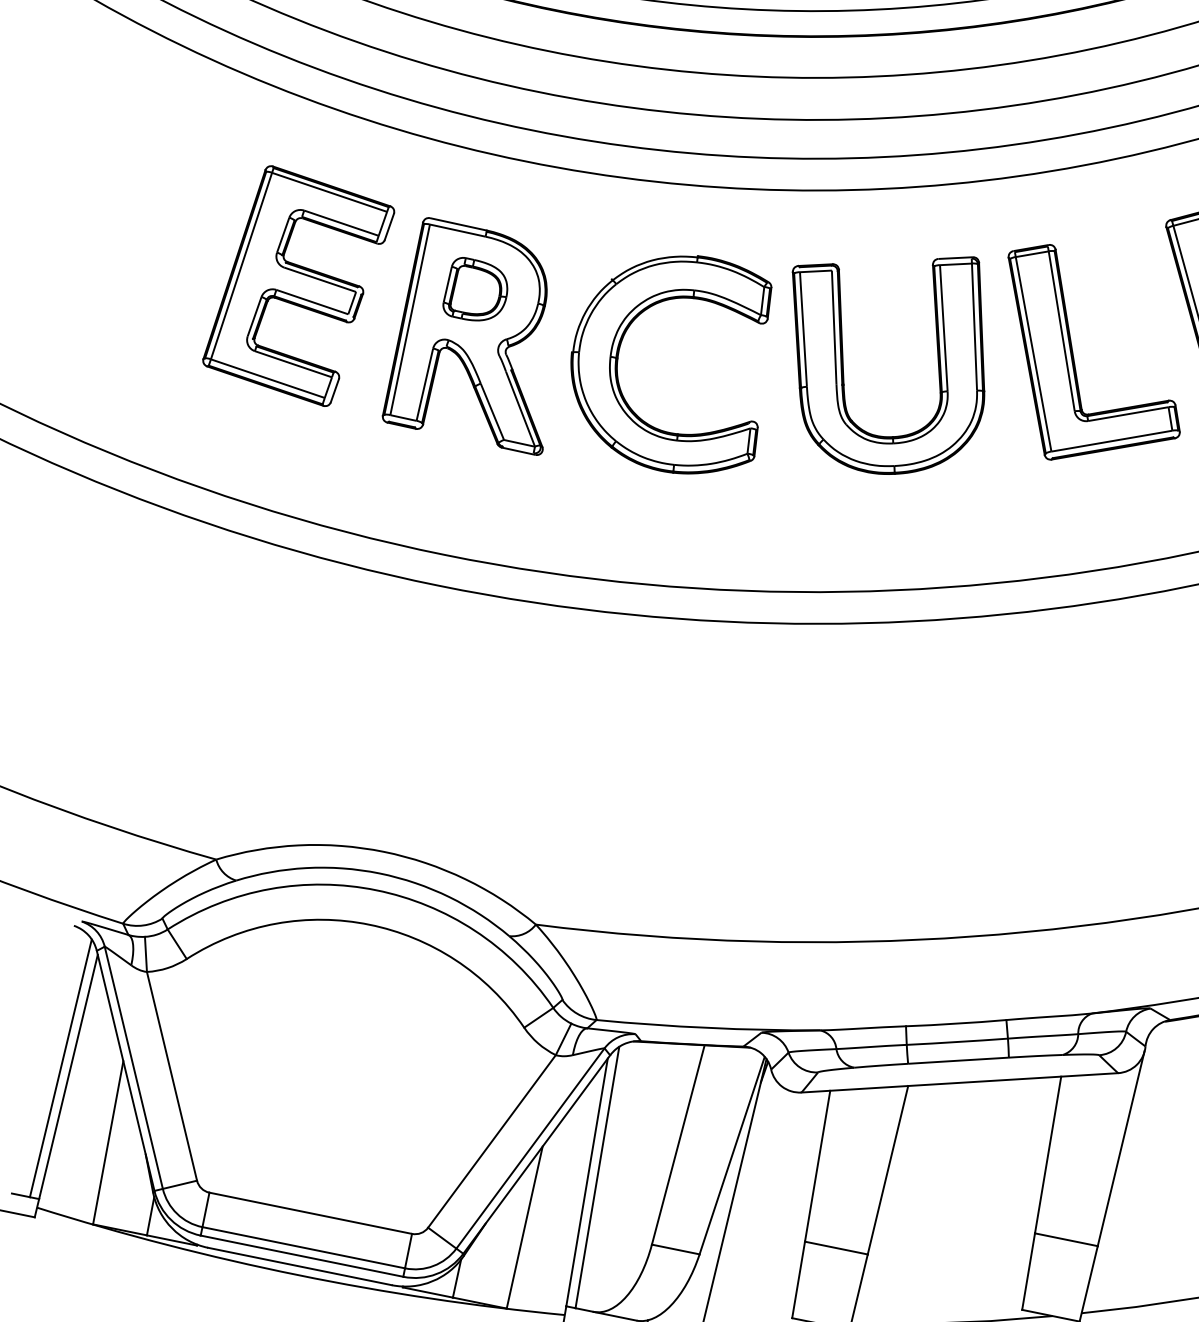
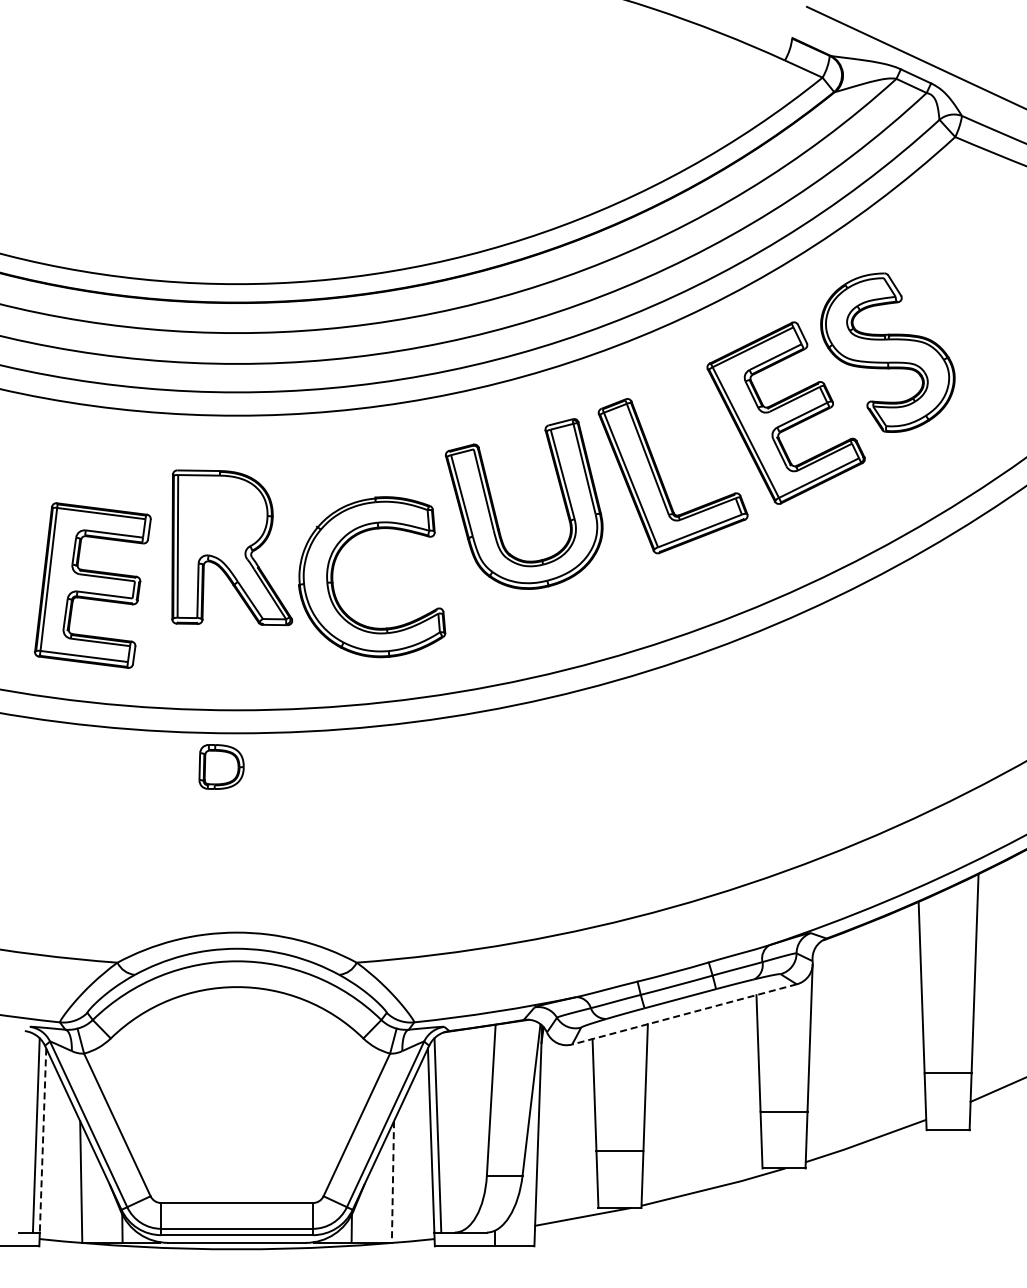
part: (298, 286) -> (92, 585), moved
part: (476, 290) -> (221, 766), moved
part: (620, 351) -> (333, 577), moved
line: (68, 1078) -> (43, 1141), solid -> dashed
line: (959, 1082) -> (684, 1014), solid -> dashed
line: (523, 1228) -> (392, 1182), solid -> dashed

